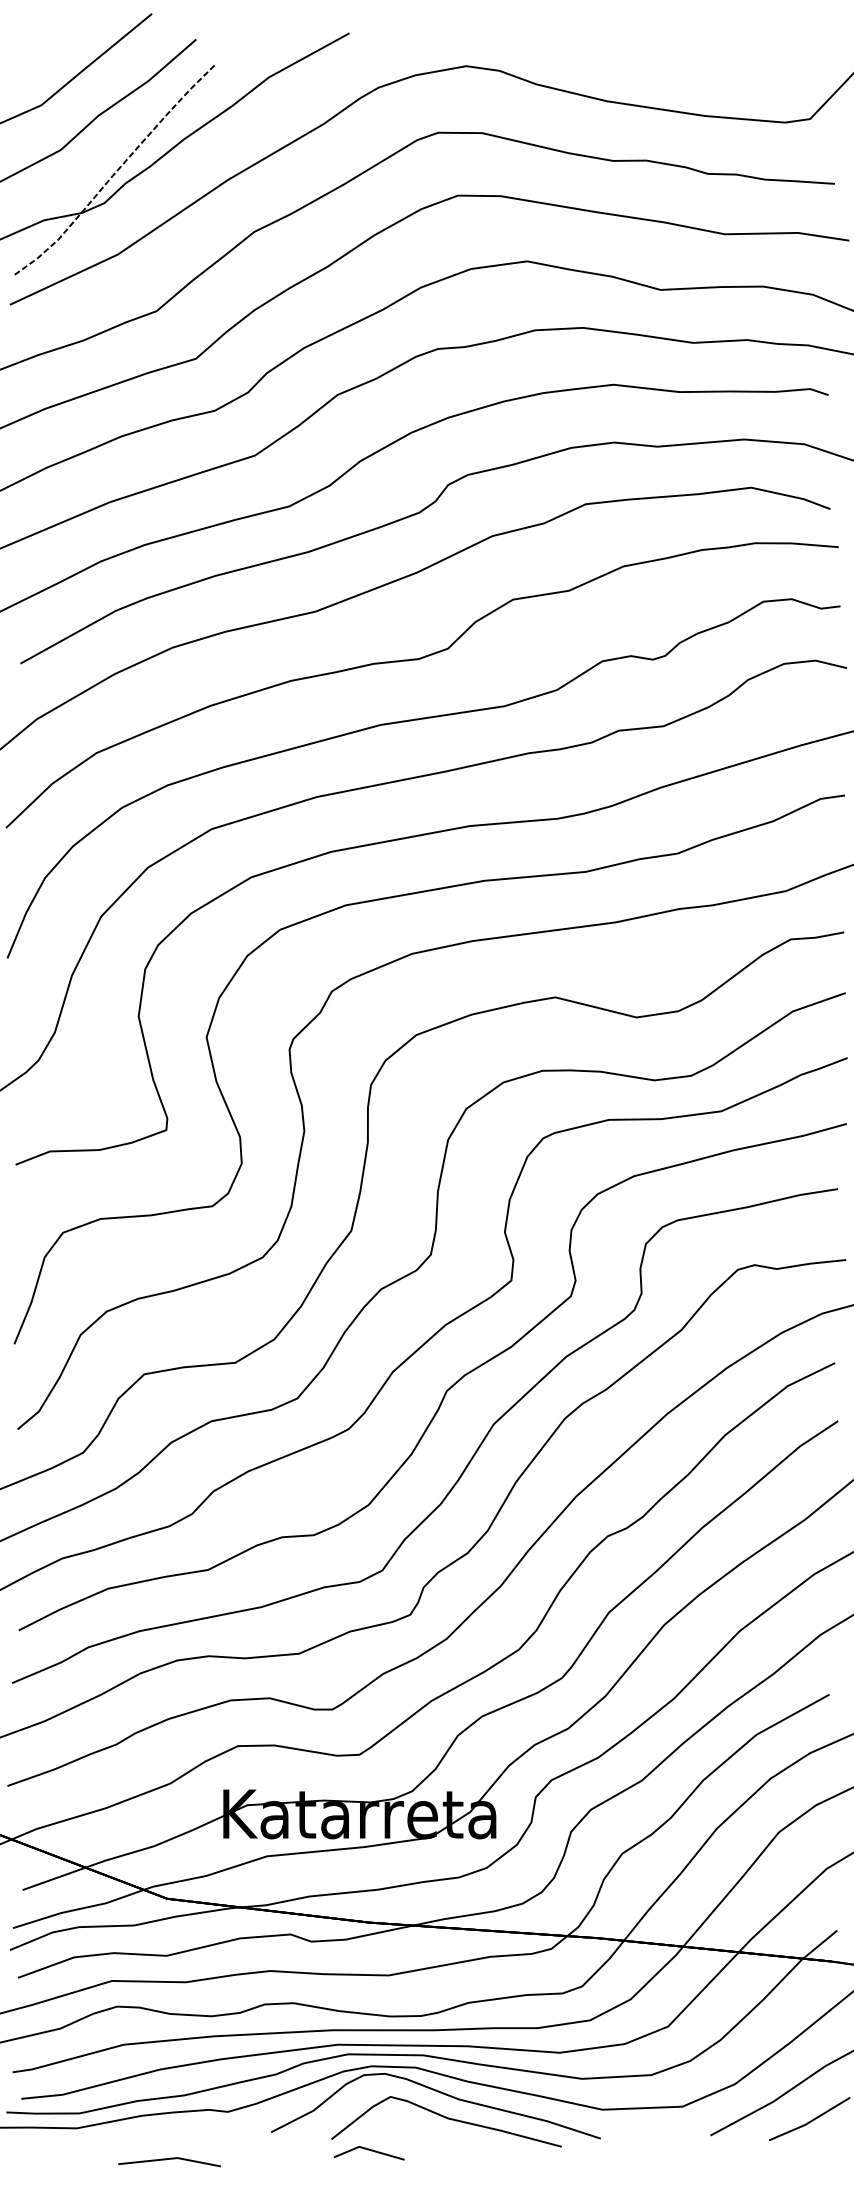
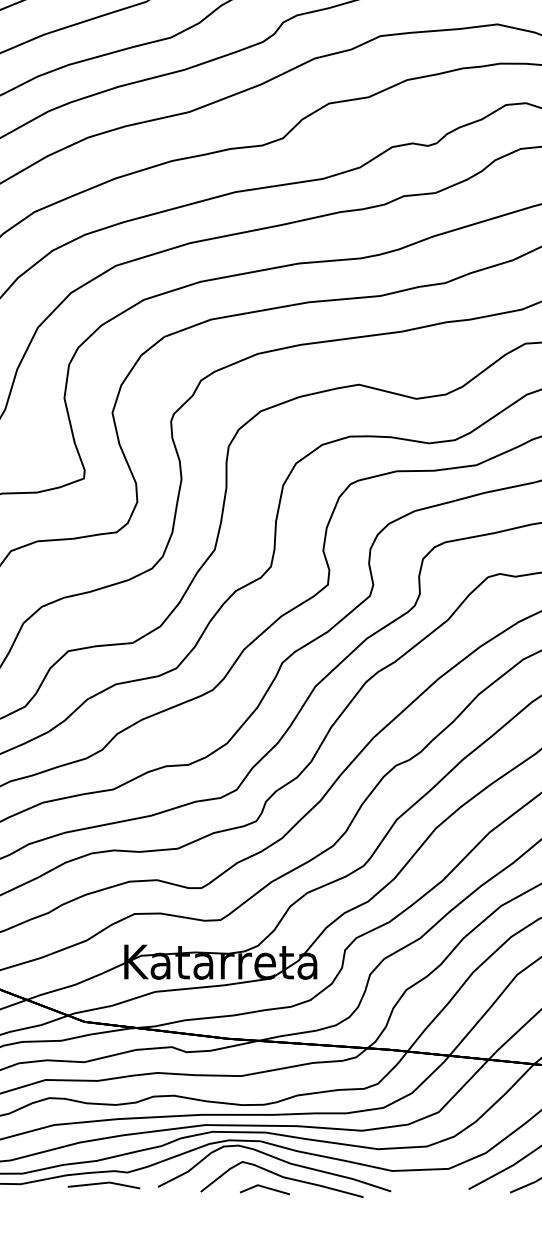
line: (368, 2150) -> (264, 1187), moved
line: (169, 2159) -> (103, 1183), moved

